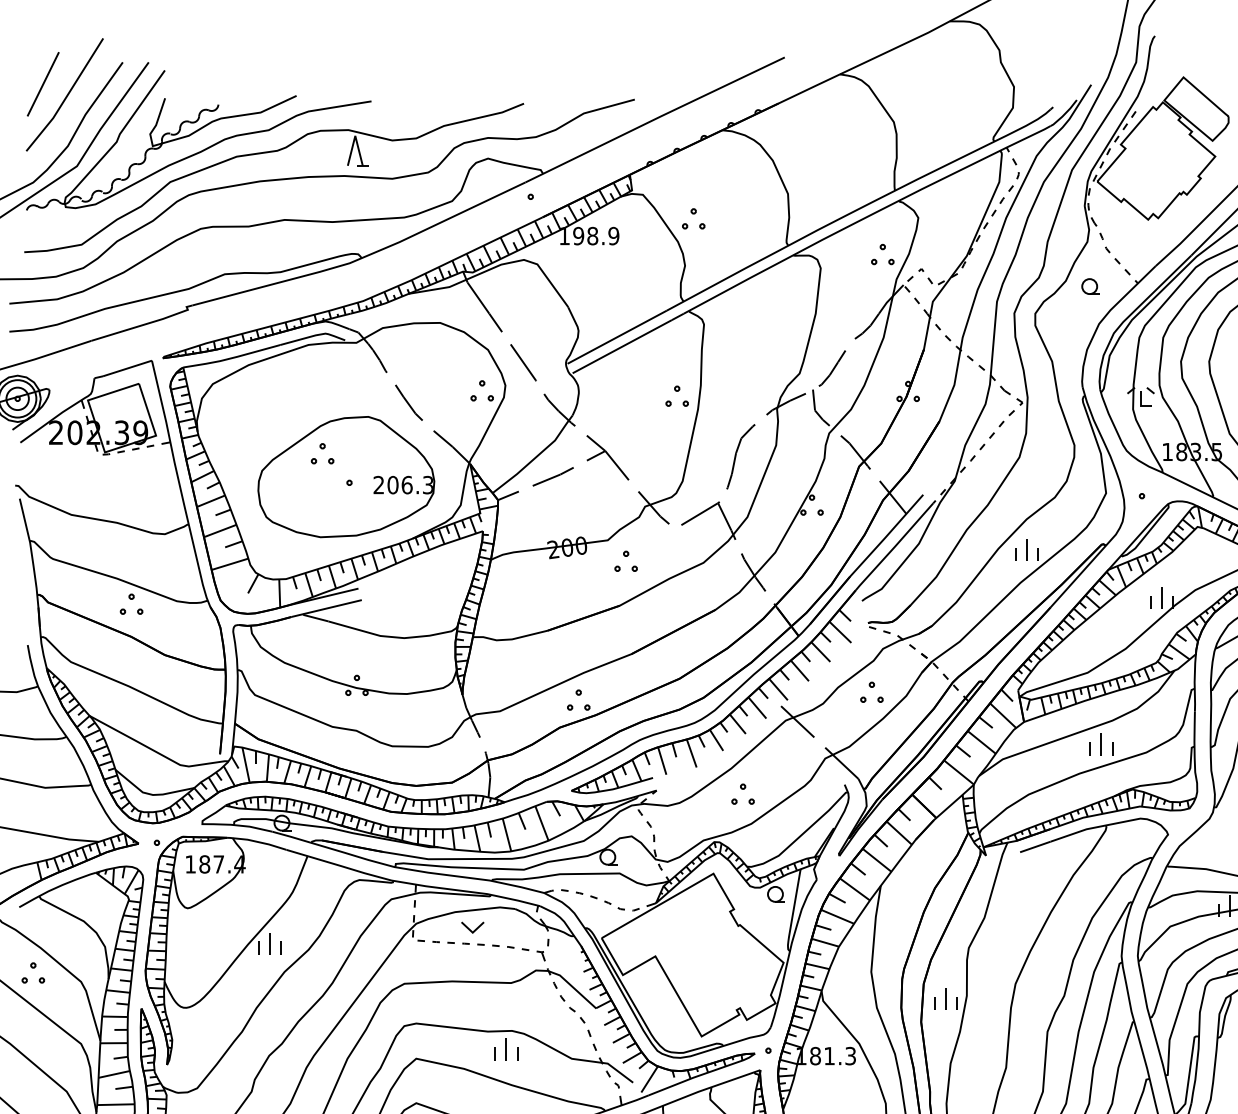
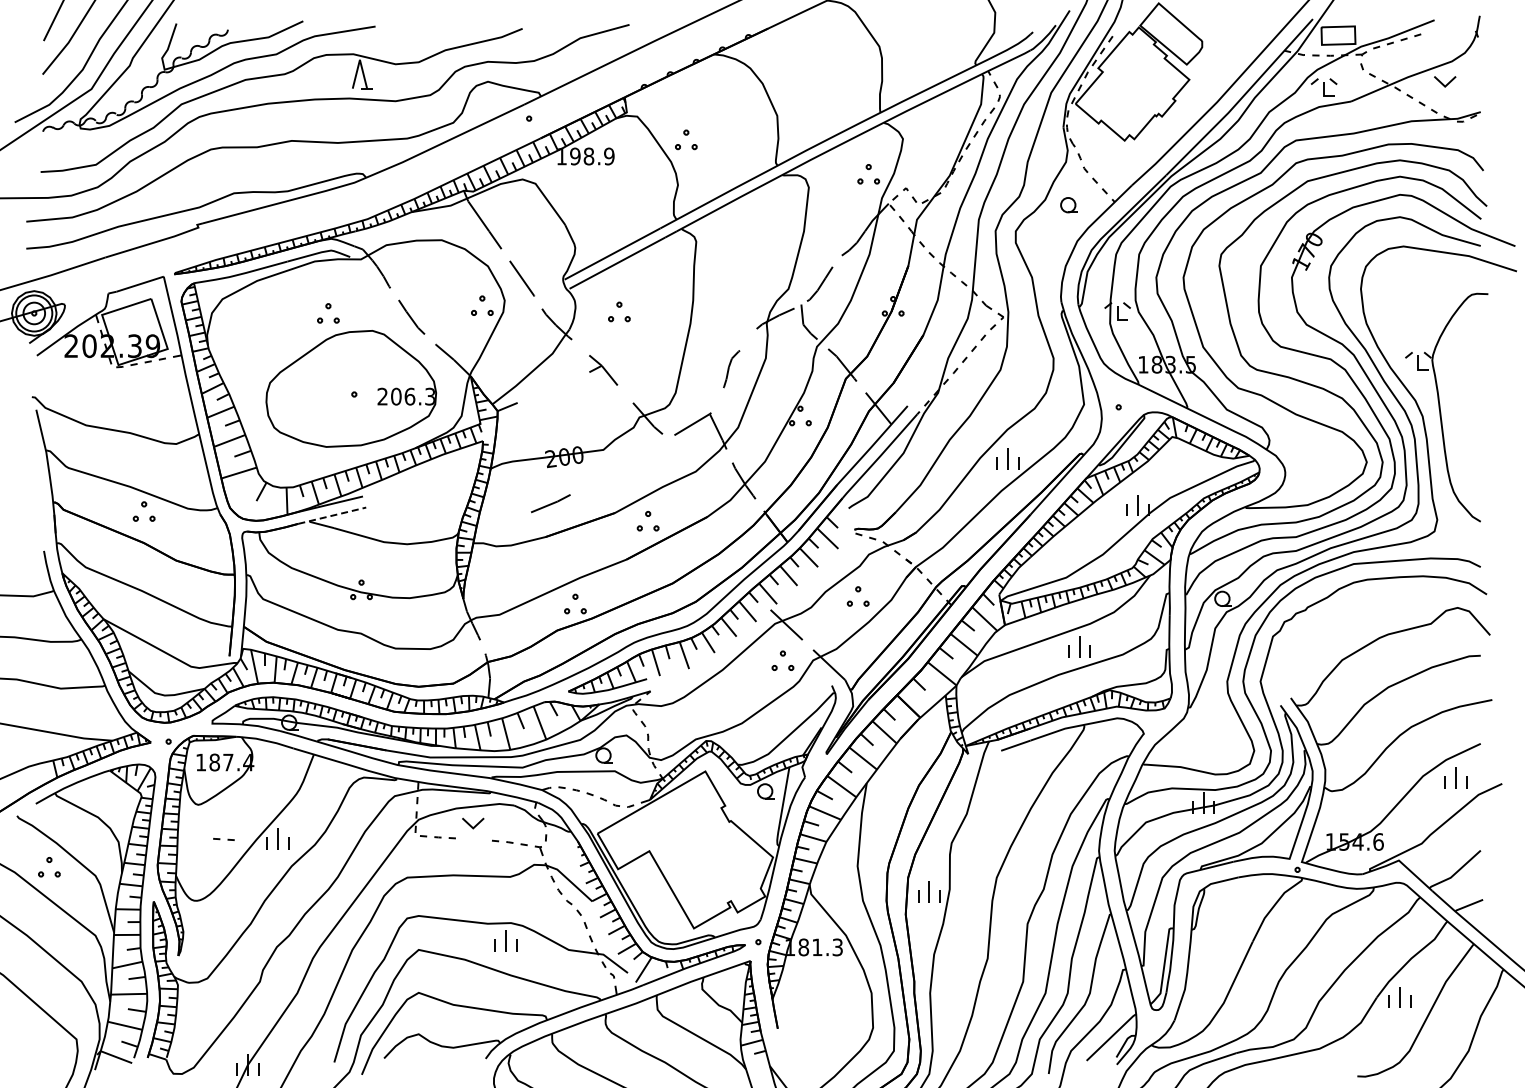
part: (677, 395) -> (619, 311), moved
part: (322, 453) -> (328, 313), moved
part: (740, 455) -> (731, 368), size x0.6
part: (607, 457) -> (603, 370), size x0.7
part: (552, 476) -> (550, 503), moved
part: (625, 561) -> (647, 521), moved
line: (326, 608) -> (332, 515), solid -> dashed
part: (742, 793) -> (782, 660), moved
part: (473, 944) -> (223, 839), moved

